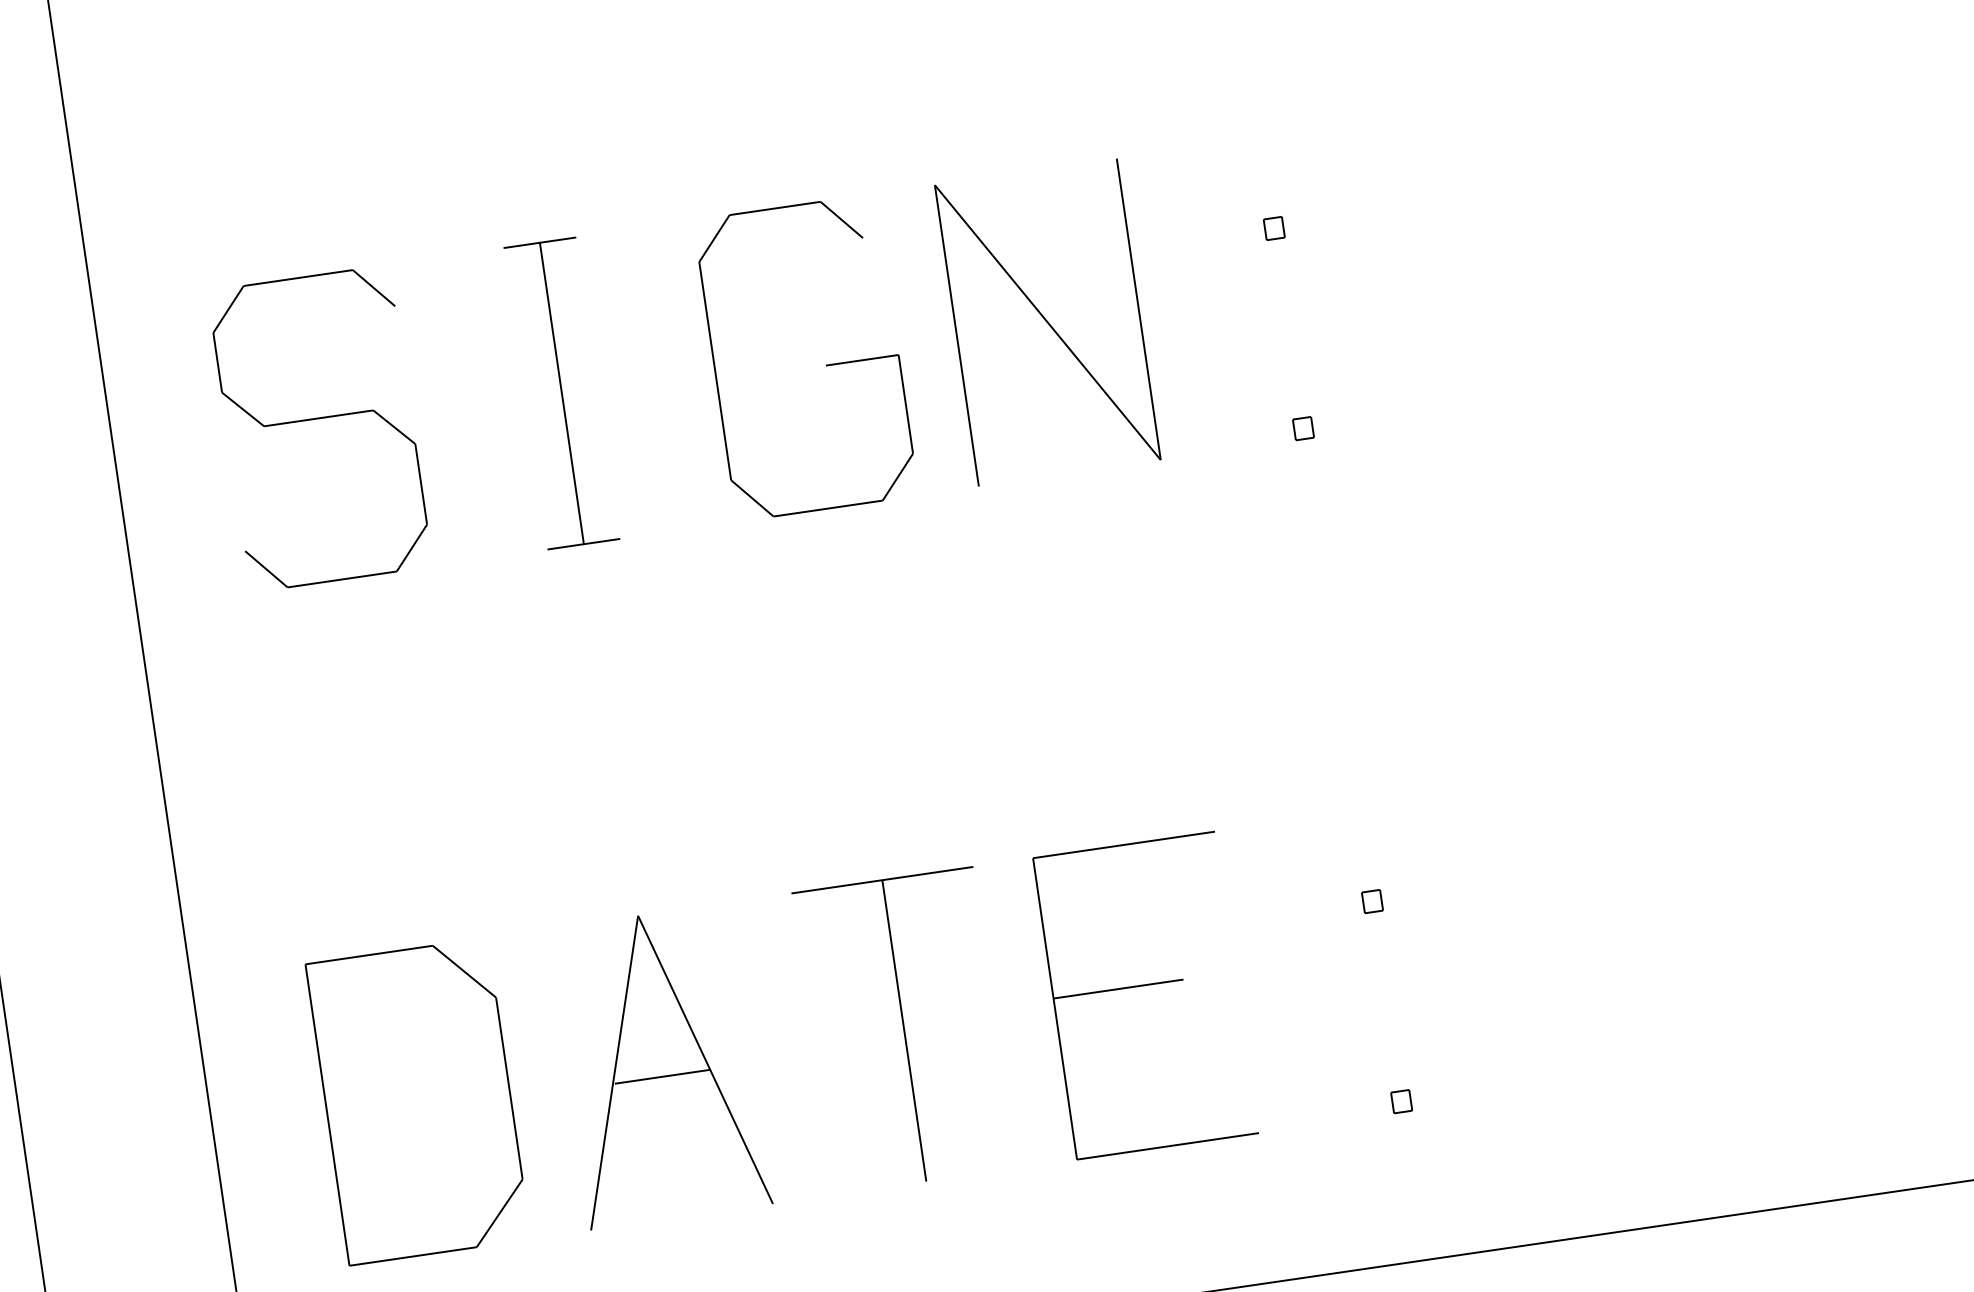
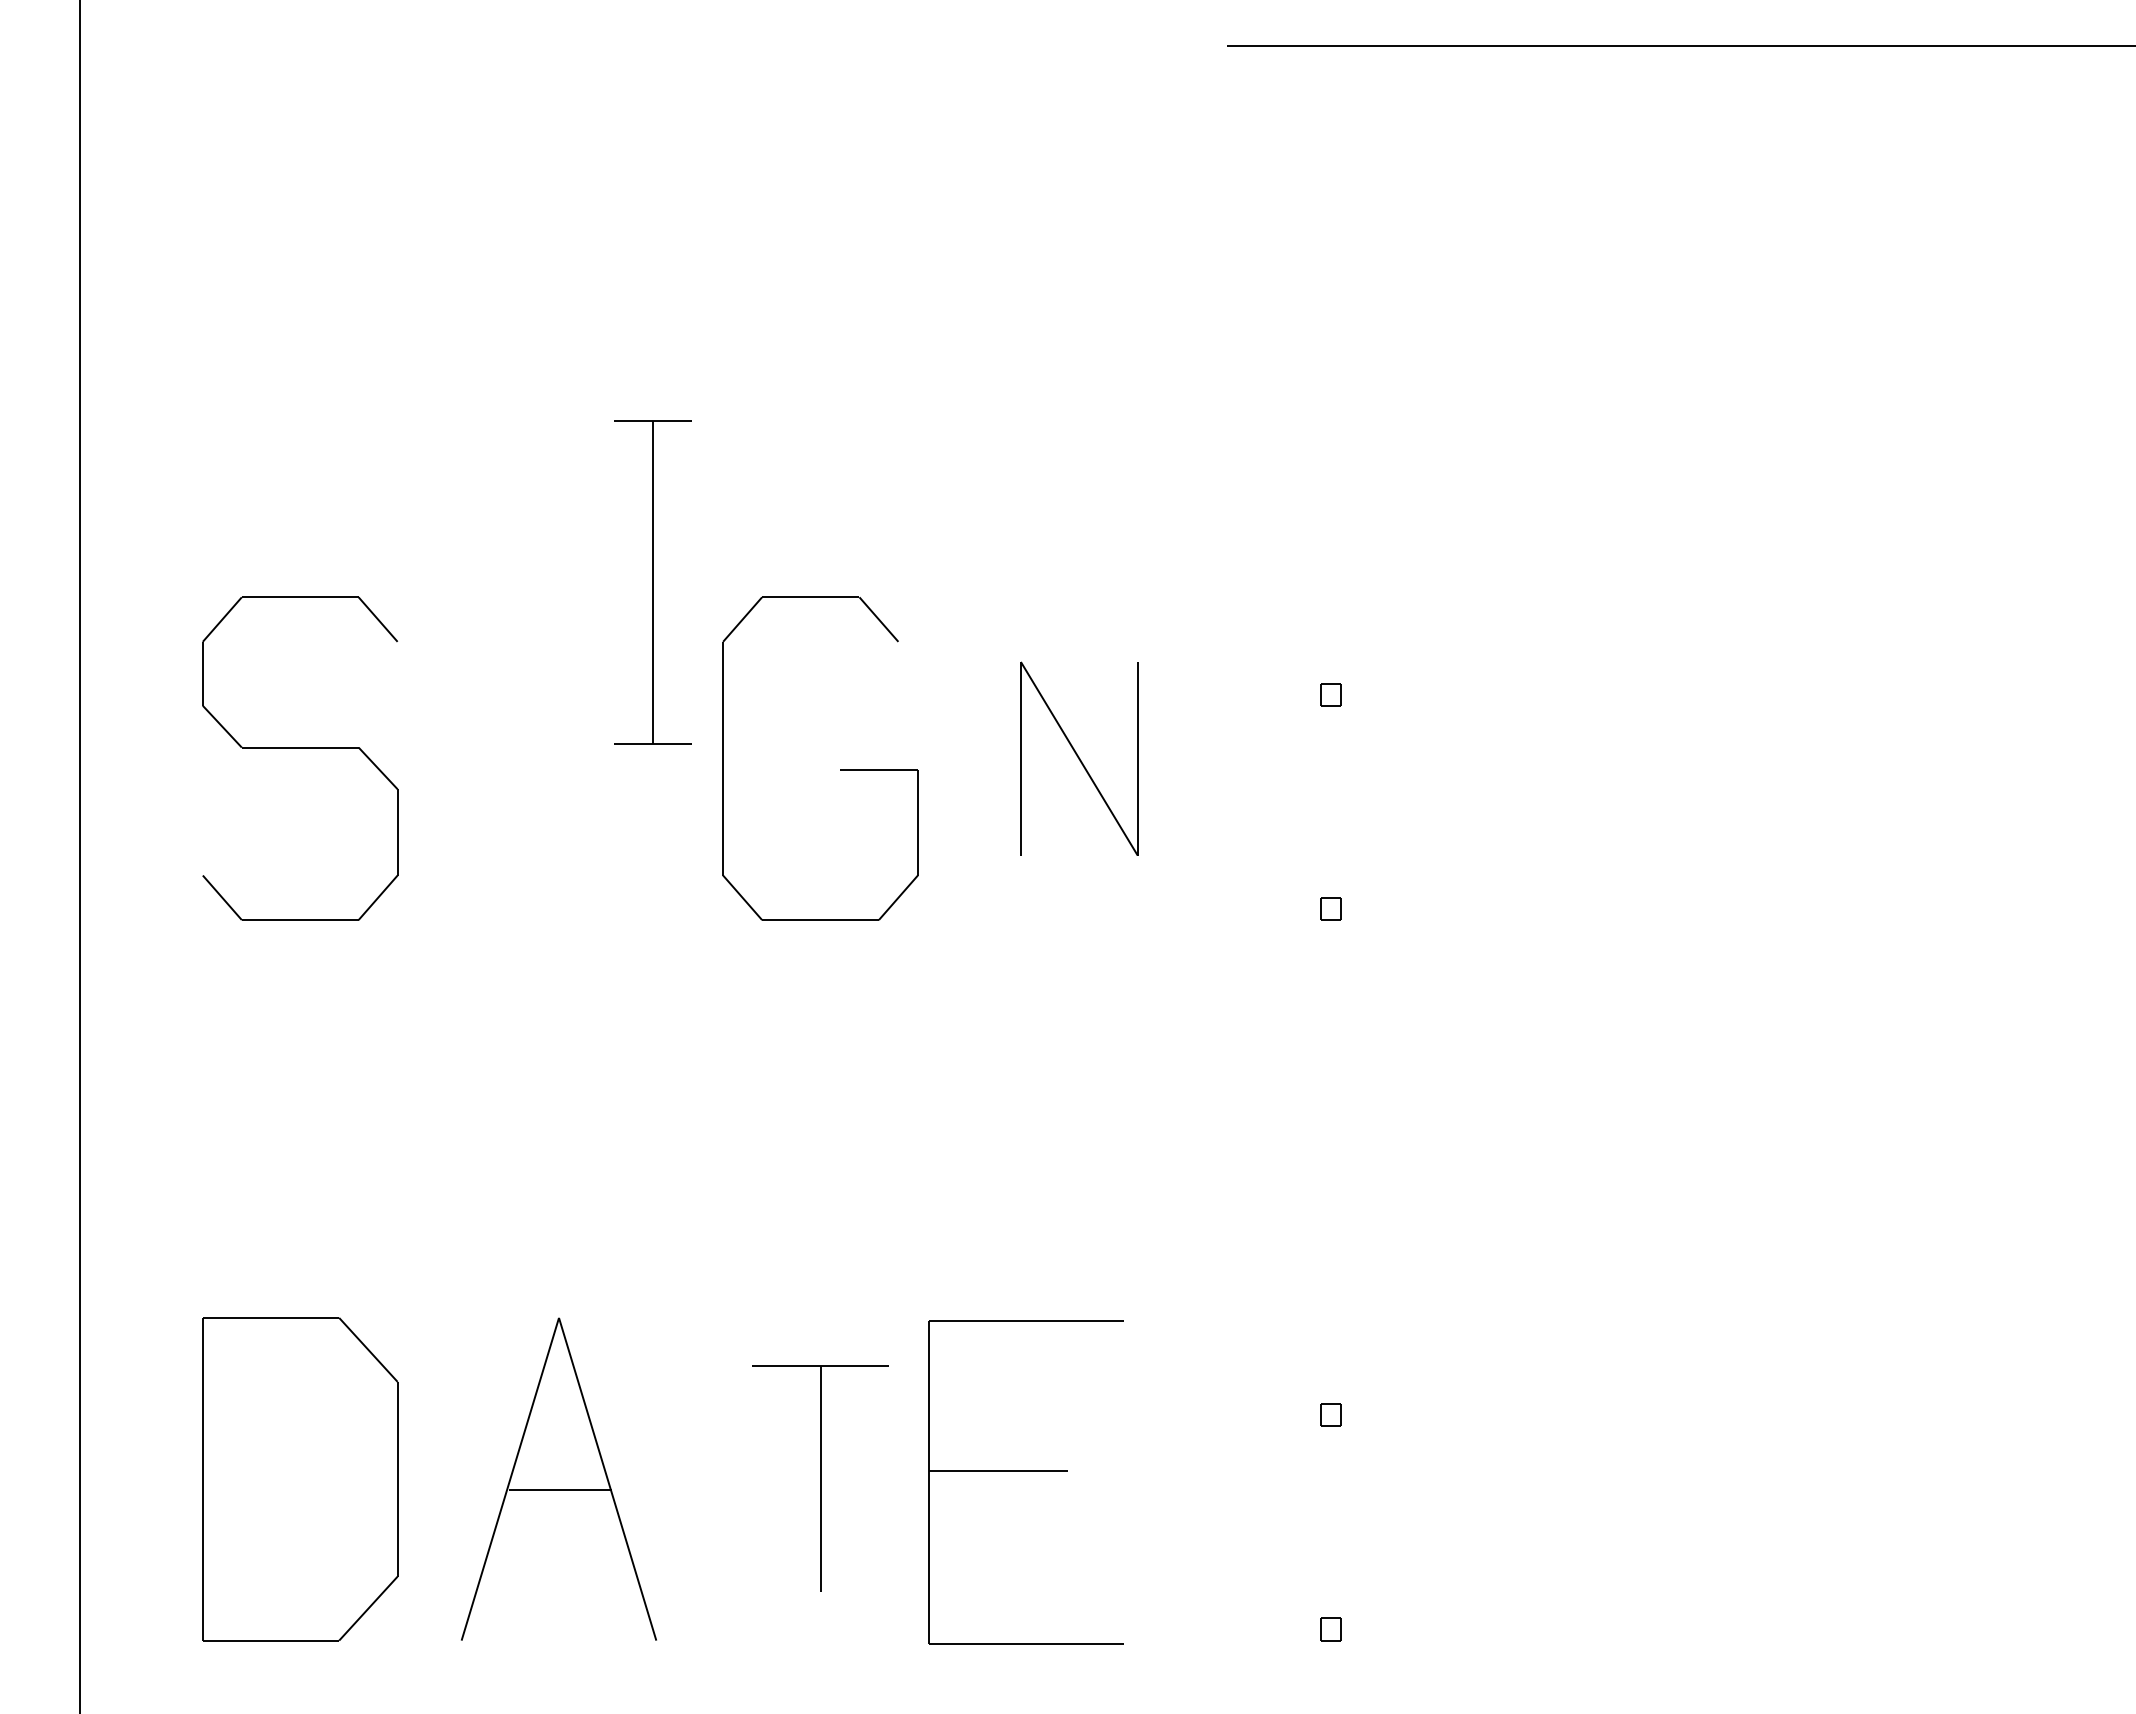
part: (1048, 322) -> (1079, 758), size x0.6
part: (561, 393) -> (652, 582), moved
part: (1143, 985) -> (1025, 1471), moved
part: (904, 1030) -> (820, 1478), size x0.7

